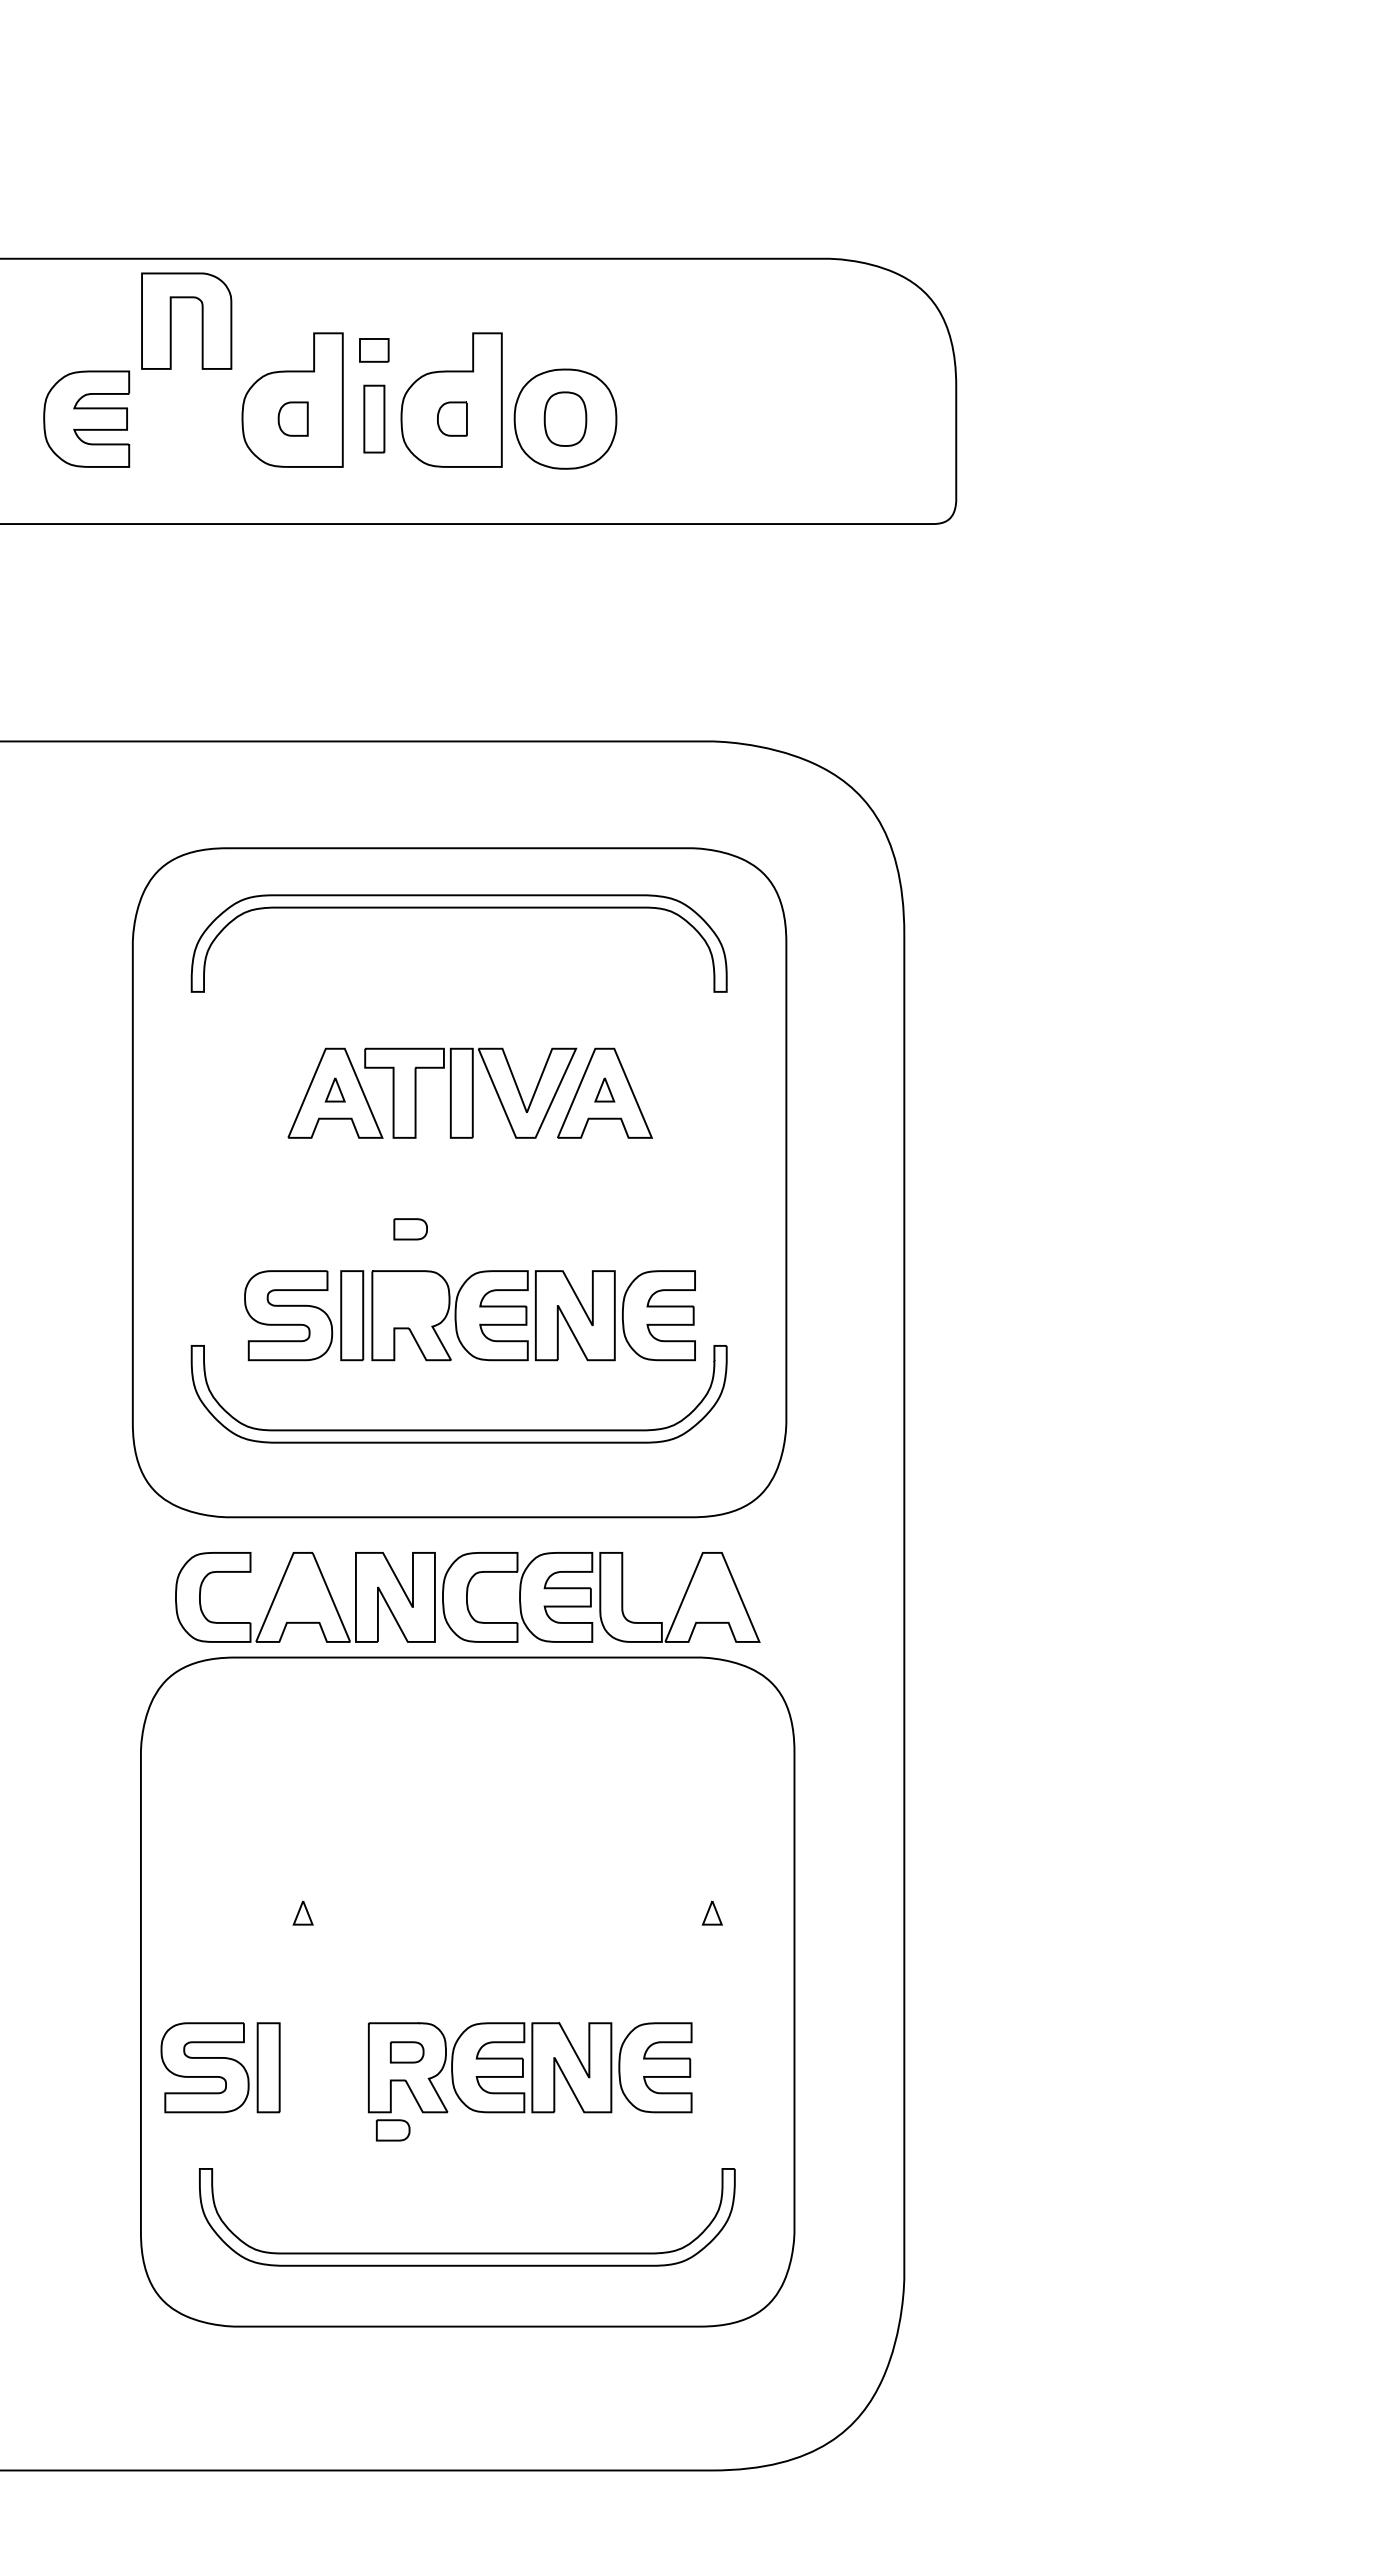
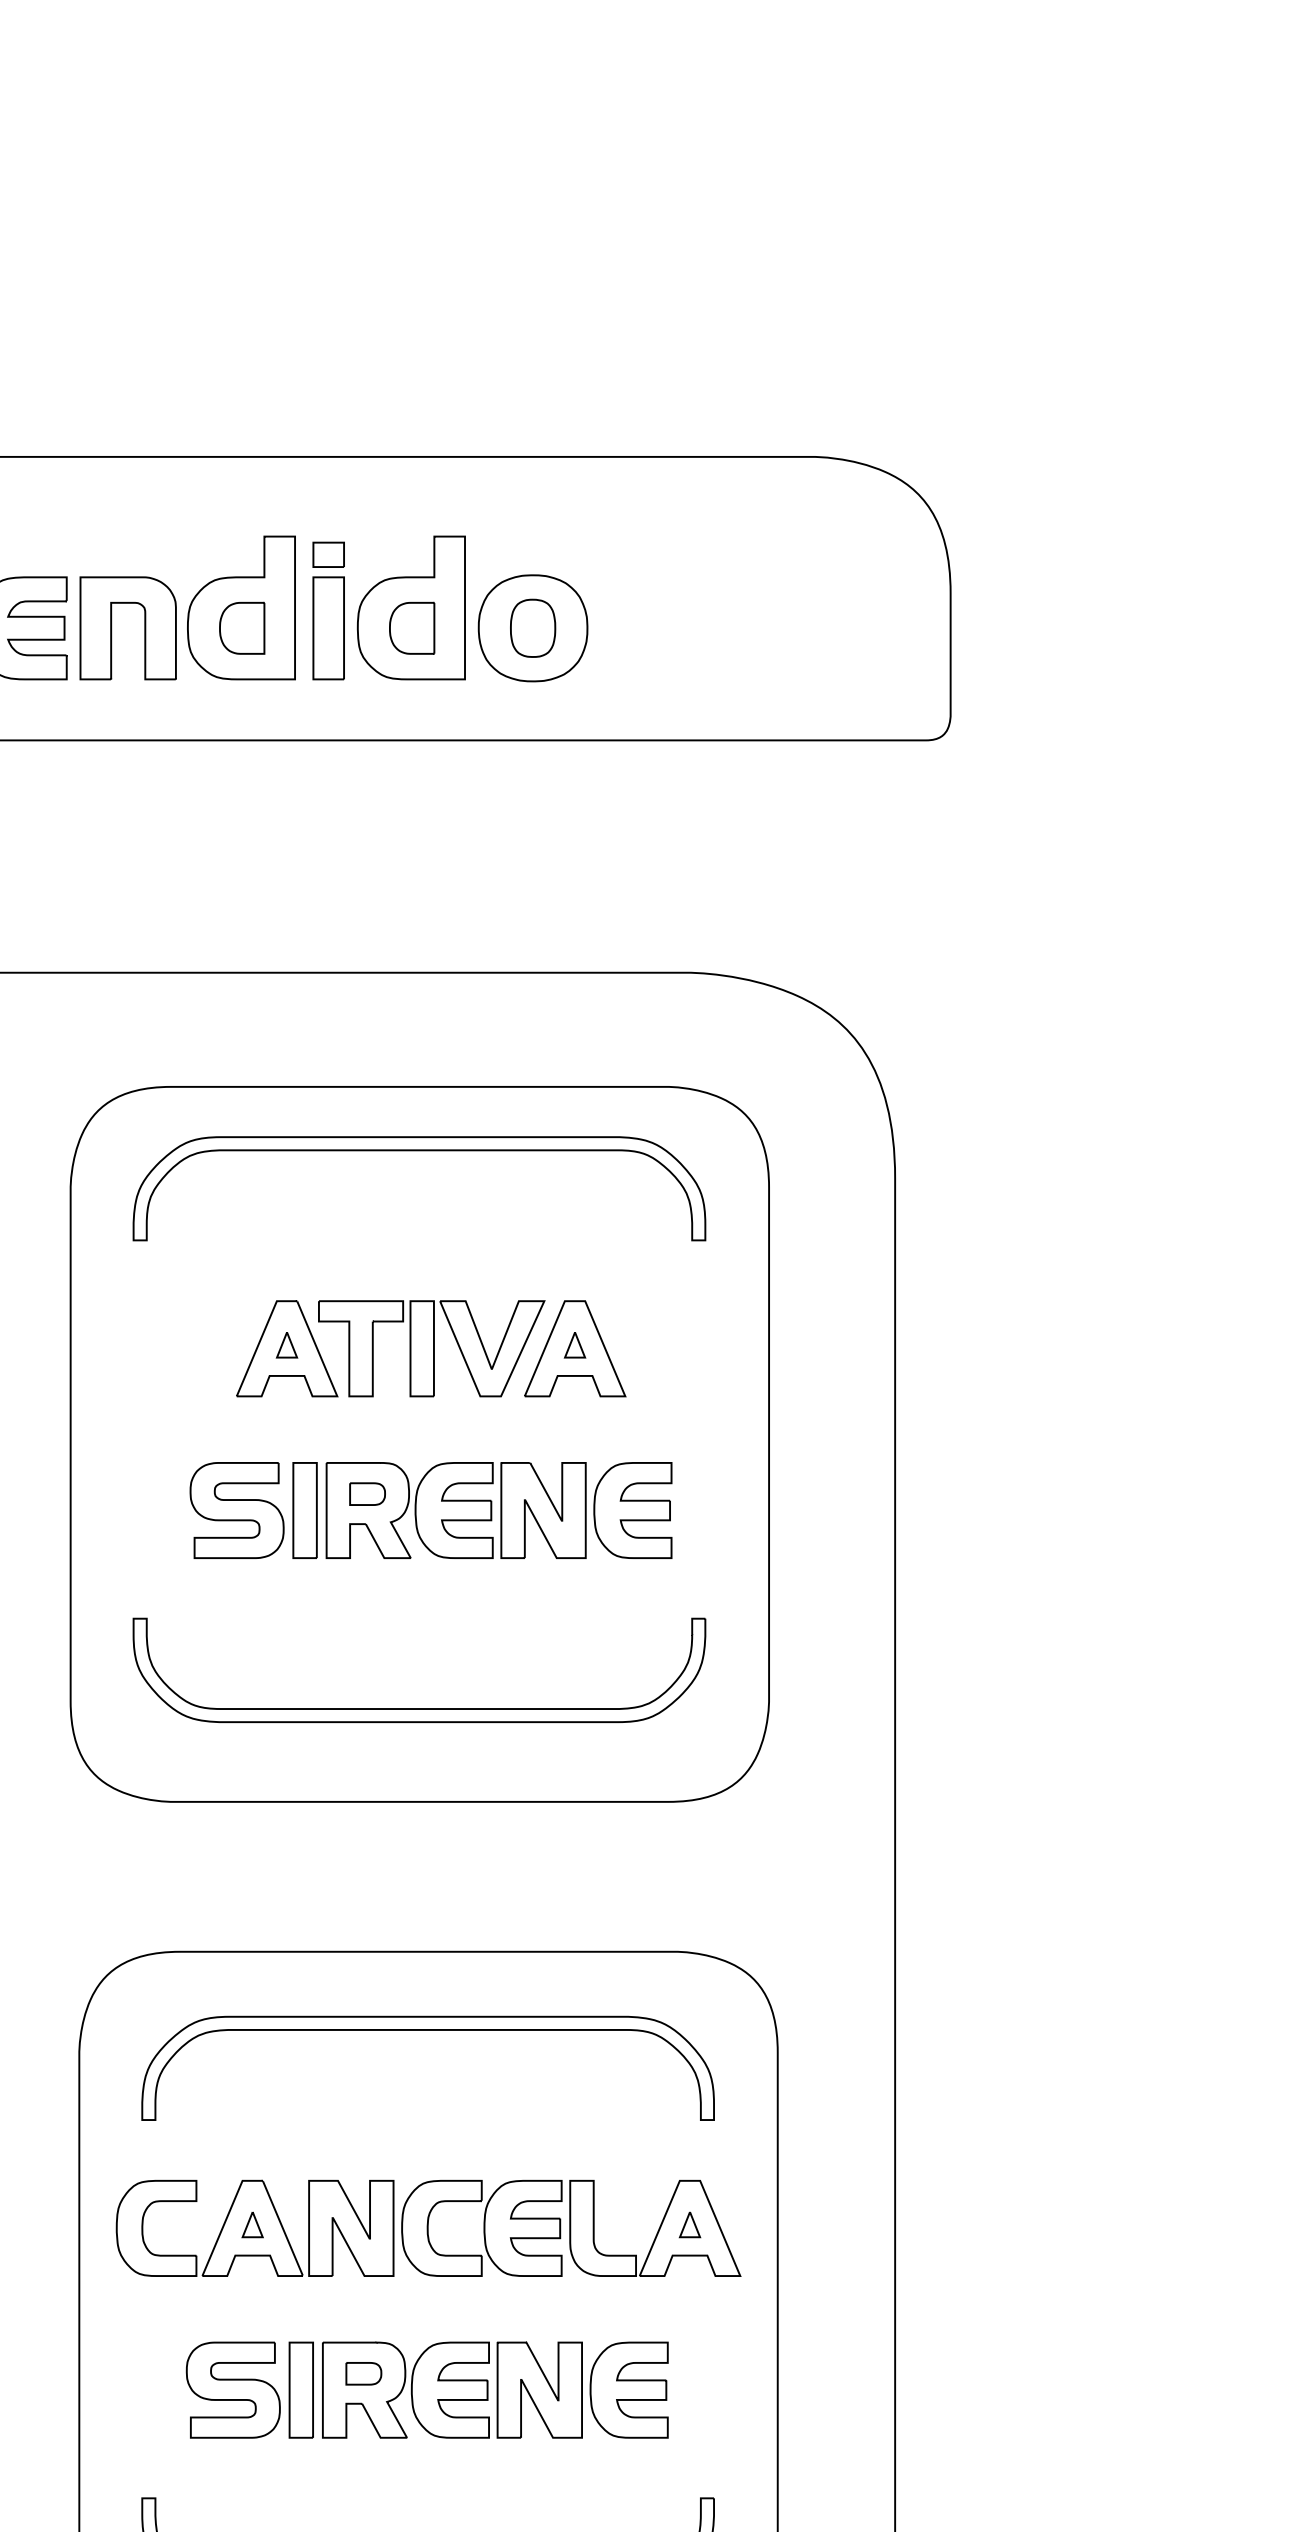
part: (171, 320) -> (111, 627), moved
part: (292, 418) -> (241, 627), size x1.43
part: (374, 418) -> (328, 627), size x1.43
part: (452, 418) -> (412, 627), size x1.43
part: (469, 1315) -> (430, 1510), moved
part: (467, 1596) -> (428, 2227), moved
part: (467, 1731) -> (428, 2030), added
part: (220, 2067) -> (249, 2389), moved
part: (393, 2130) -> (349, 2457), removed

